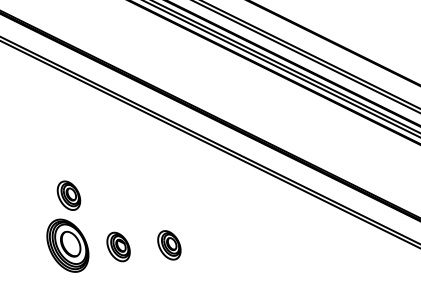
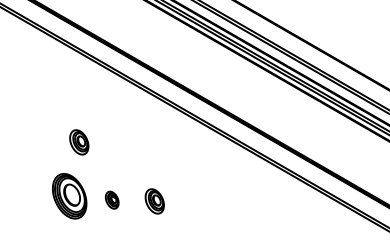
part: (69, 195) -> (79, 142), moved
part: (119, 247) -> (112, 200), size x0.7

